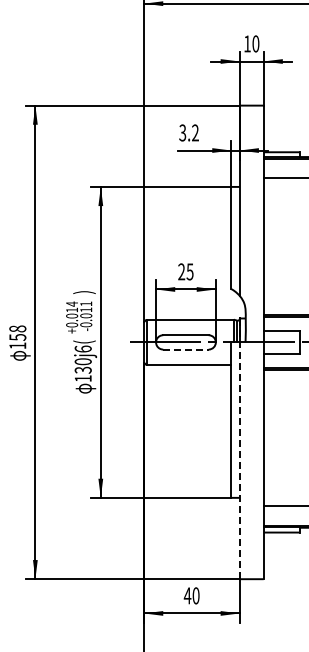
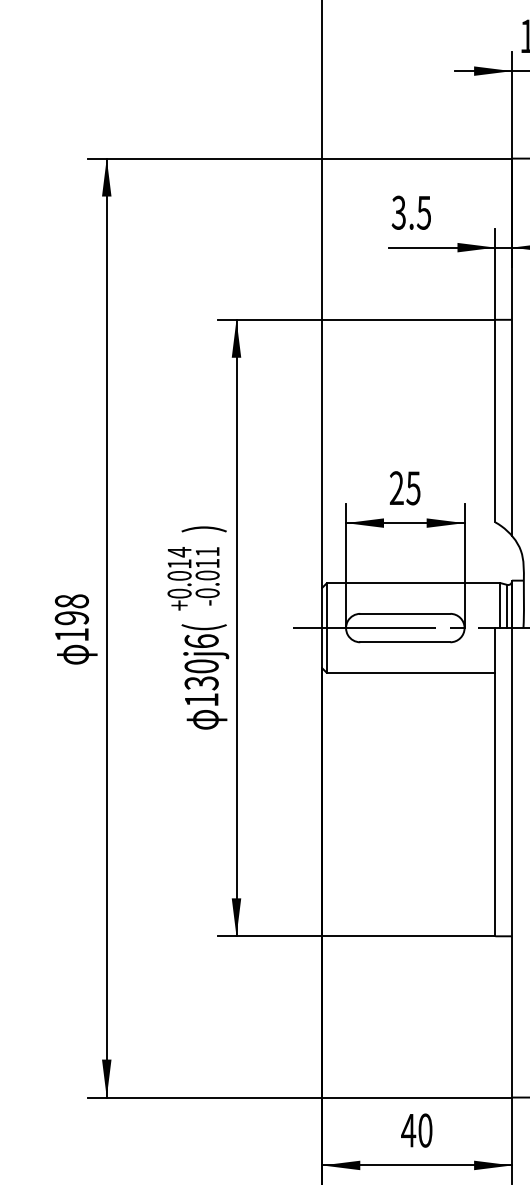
text: (194, 132) -> (422, 211), 3.2 -> 3.5
text: (17, 337) -> (71, 618), 158 -> 198
line: (185, 349) -> (404, 642), dashed -> solid
line: (239, 448) -> (511, 838), dashed -> solid

